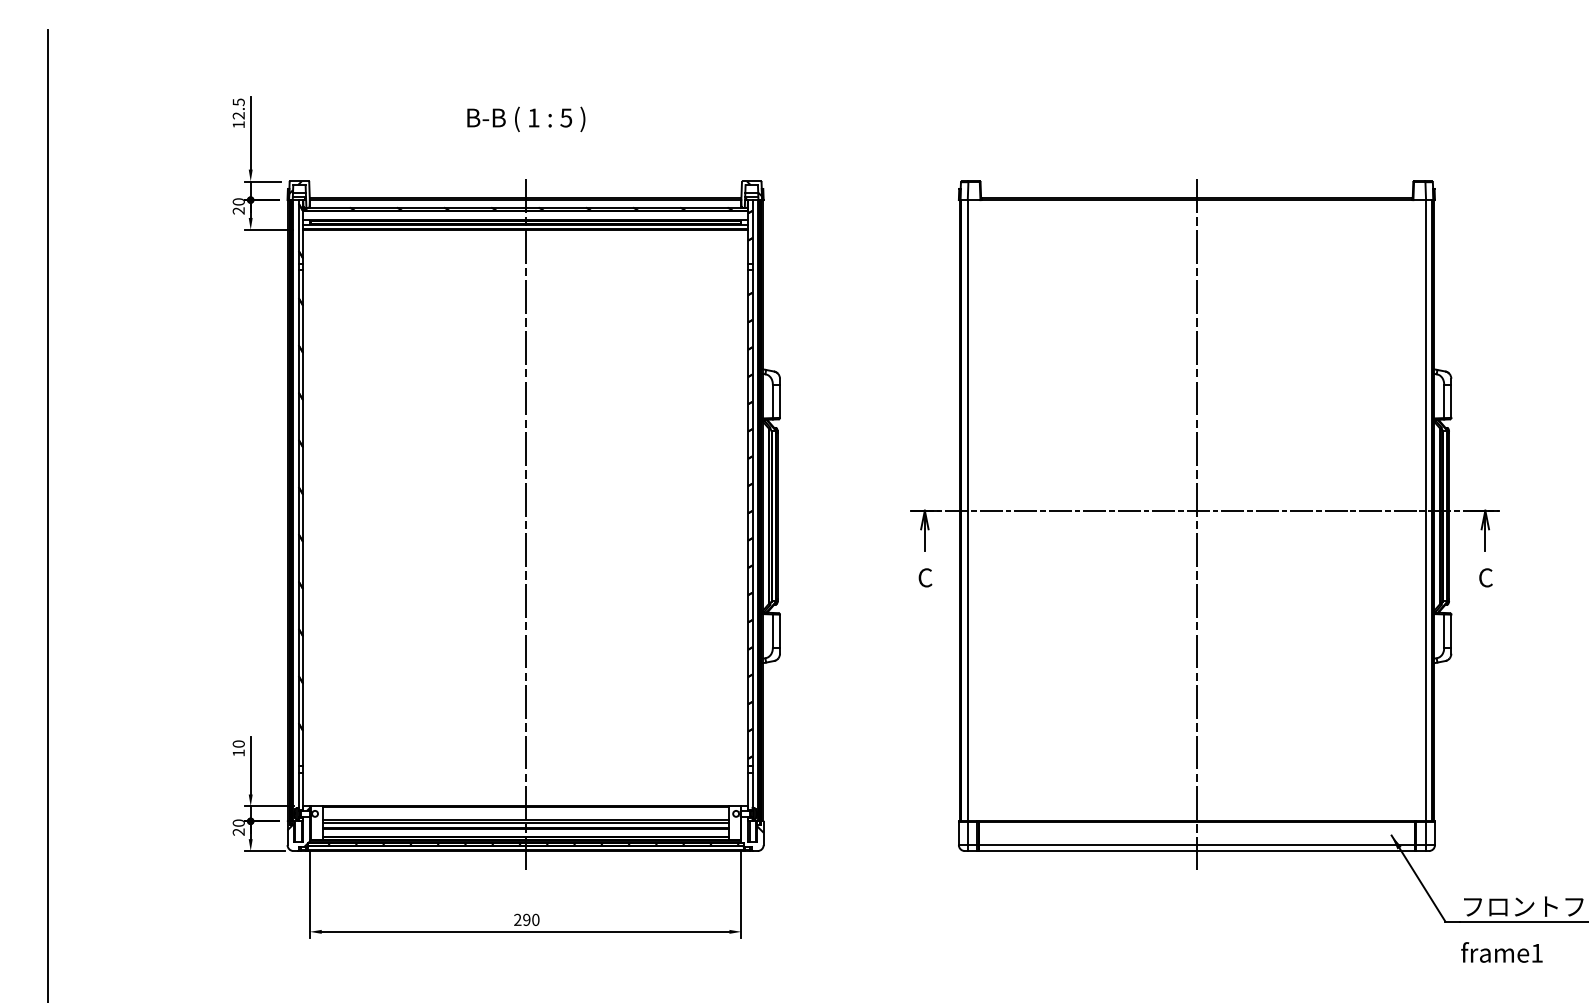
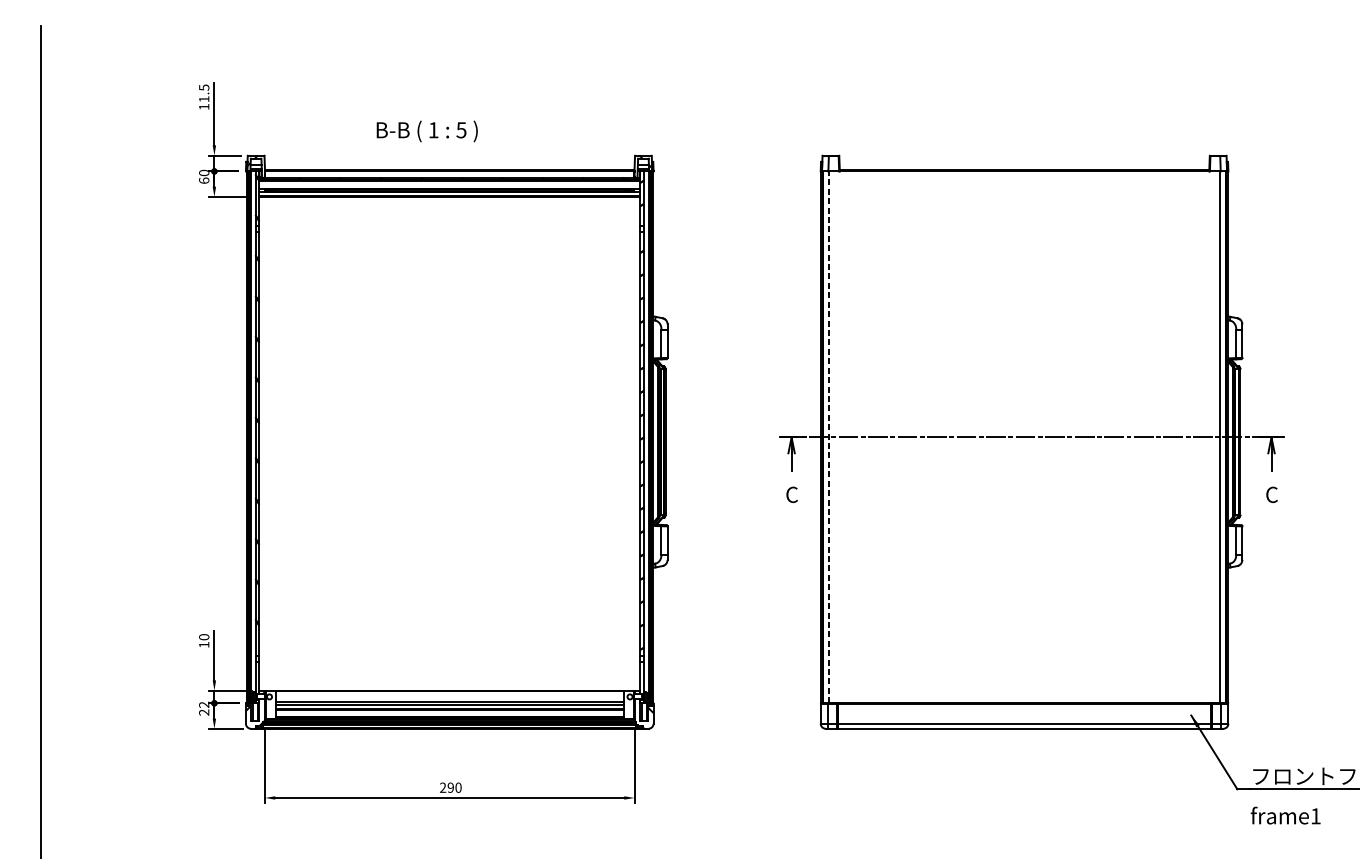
text: (238, 115) -> (203, 99), 12.5 -> 11.5
text: (526, 119) -> (427, 131), moved
text: (238, 210) -> (203, 180), 20 -> 60
line: (968, 510) -> (828, 437), solid -> dashed
line: (525, 524) -> (449, 449), removed
line: (1196, 524) -> (1024, 449), removed
text: (238, 822) -> (203, 704), 20 -> 22

